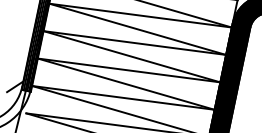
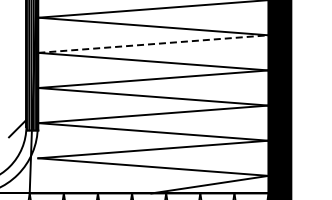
line: (134, 43) -> (153, 44), solid -> dashed

